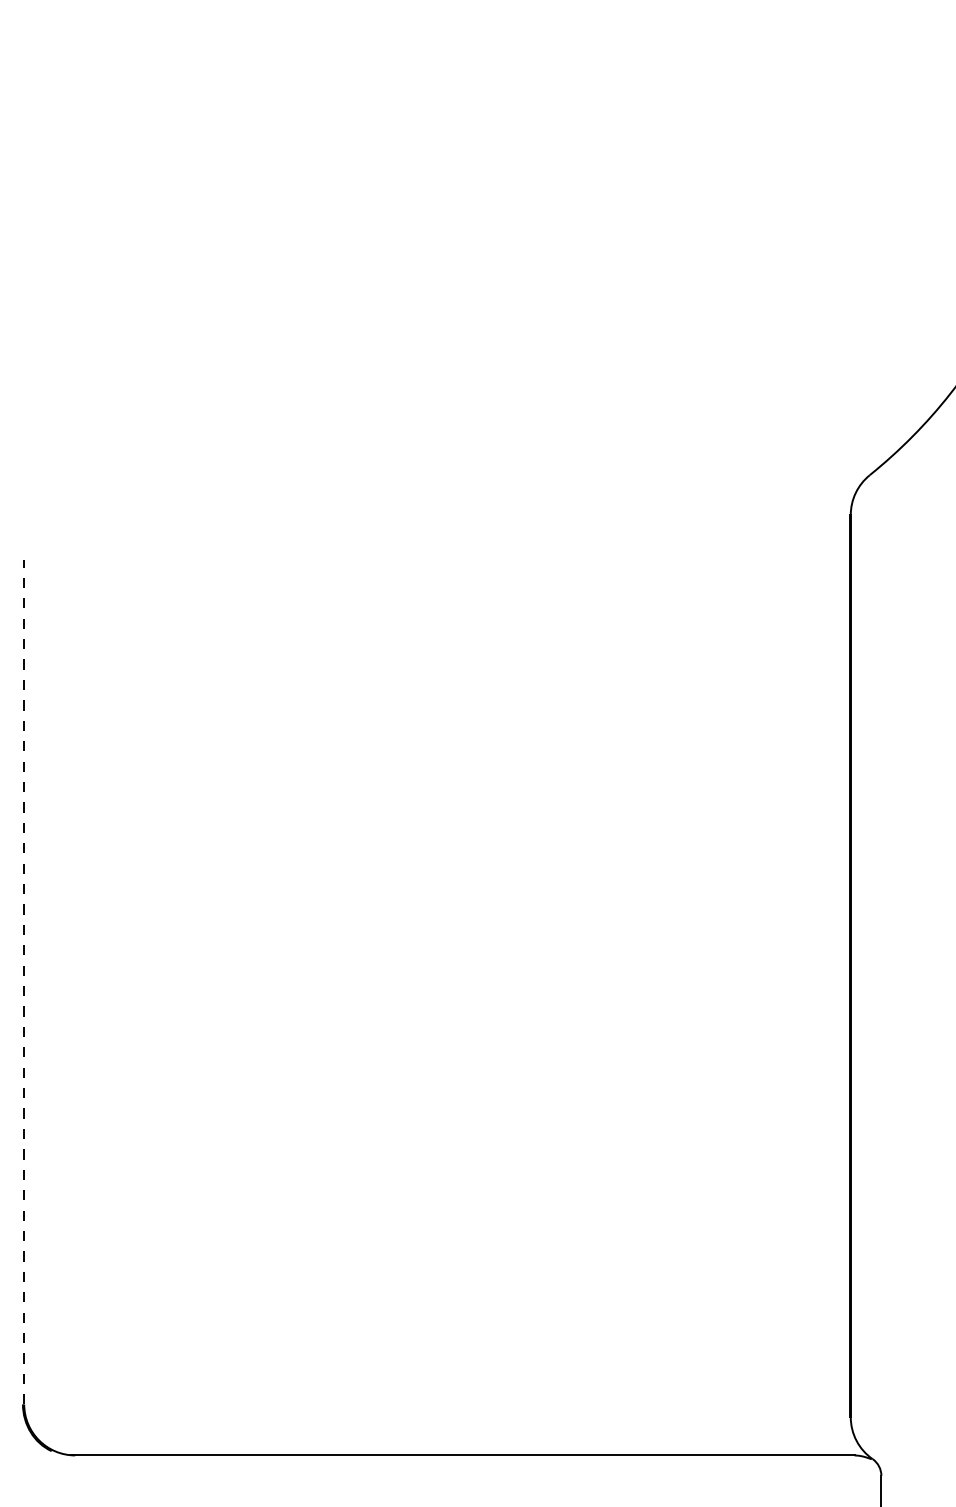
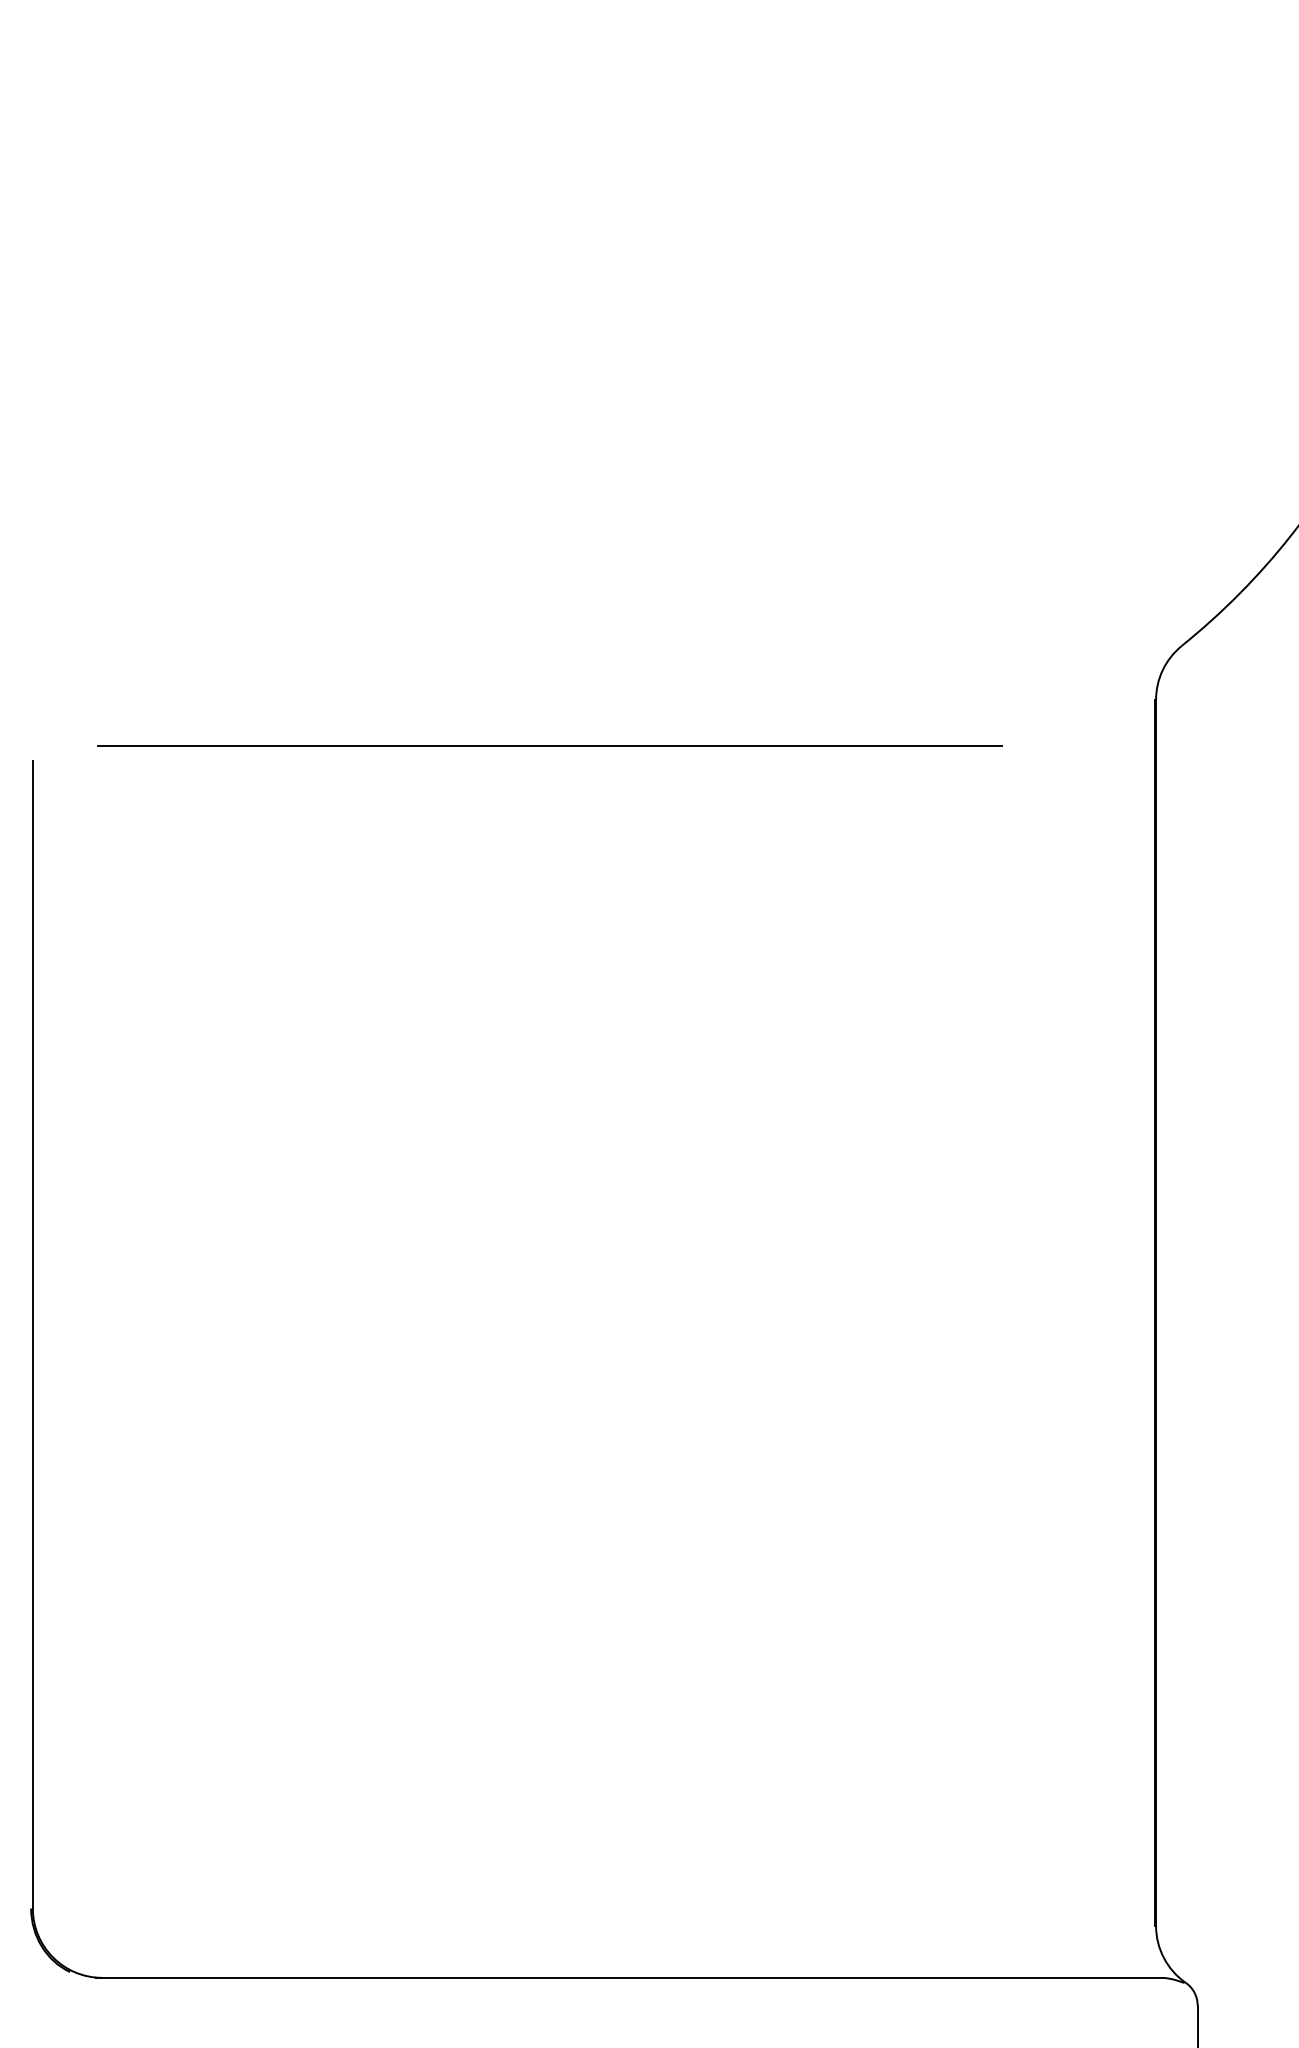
line: (404, 549) -> (549, 746), added
line: (24, 981) -> (33, 1333), dashed -> solid

